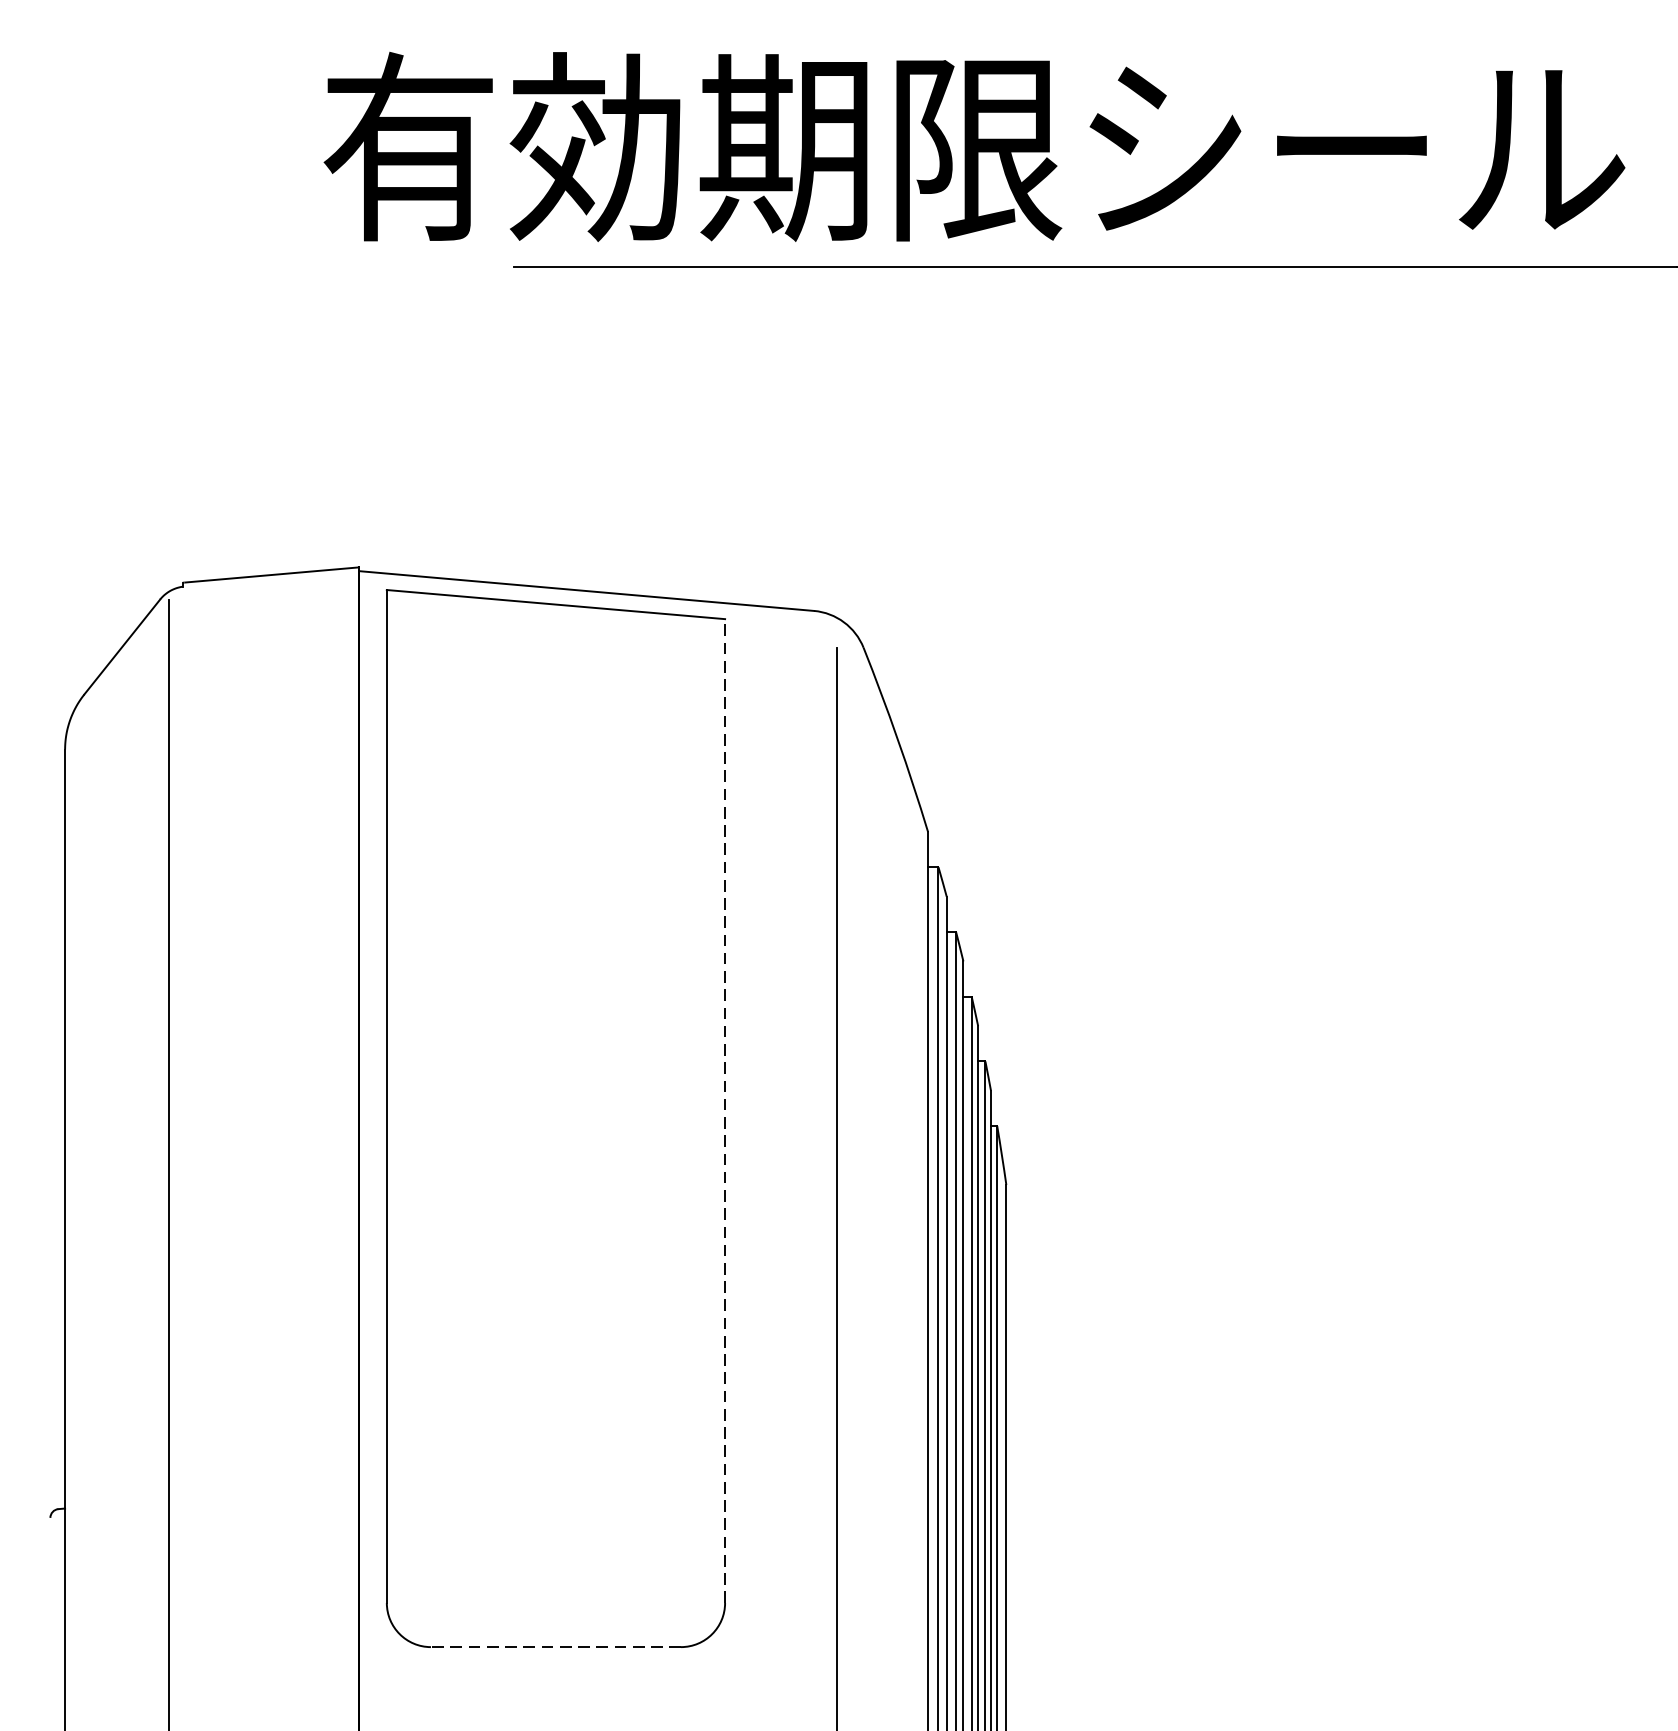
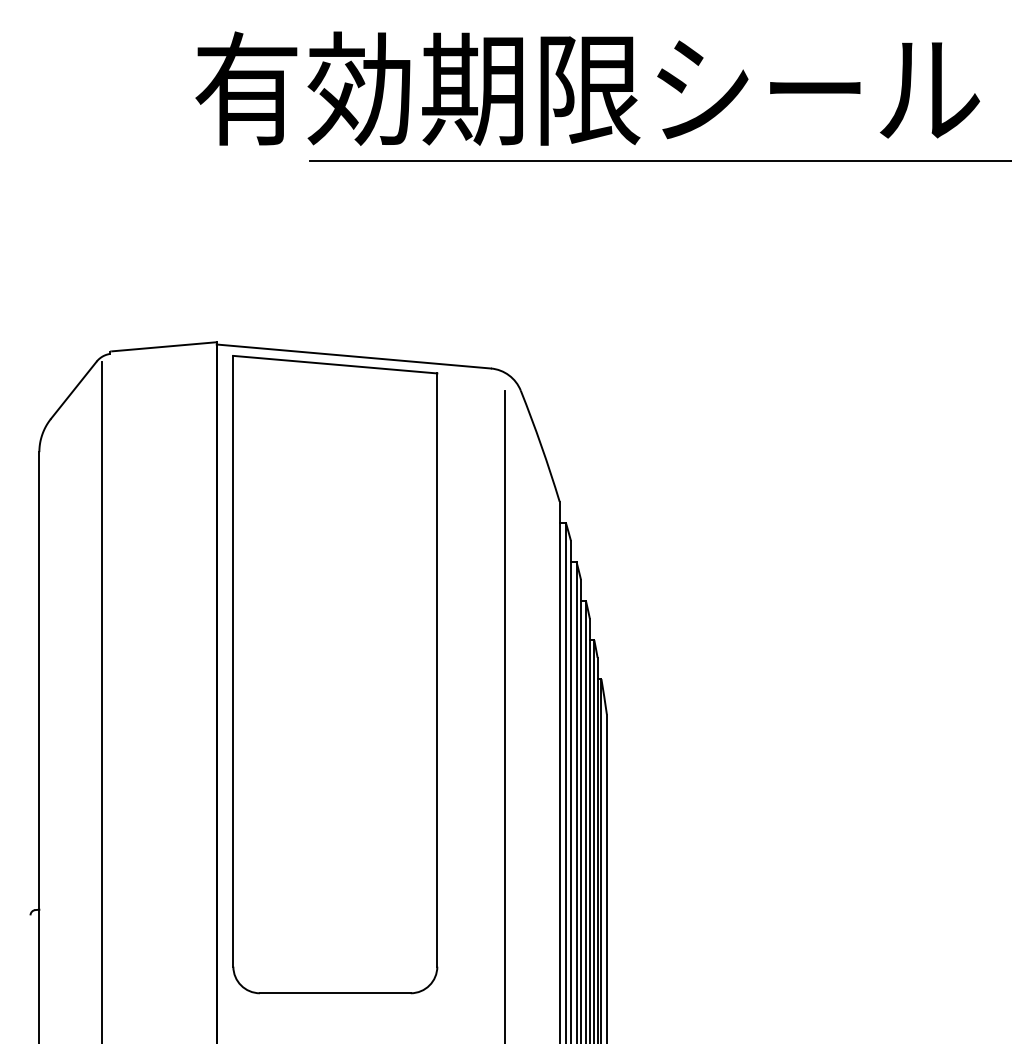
line: (725, 1111) -> (437, 670), dashed -> solid
line: (554, 1647) -> (334, 993), dashed -> solid

